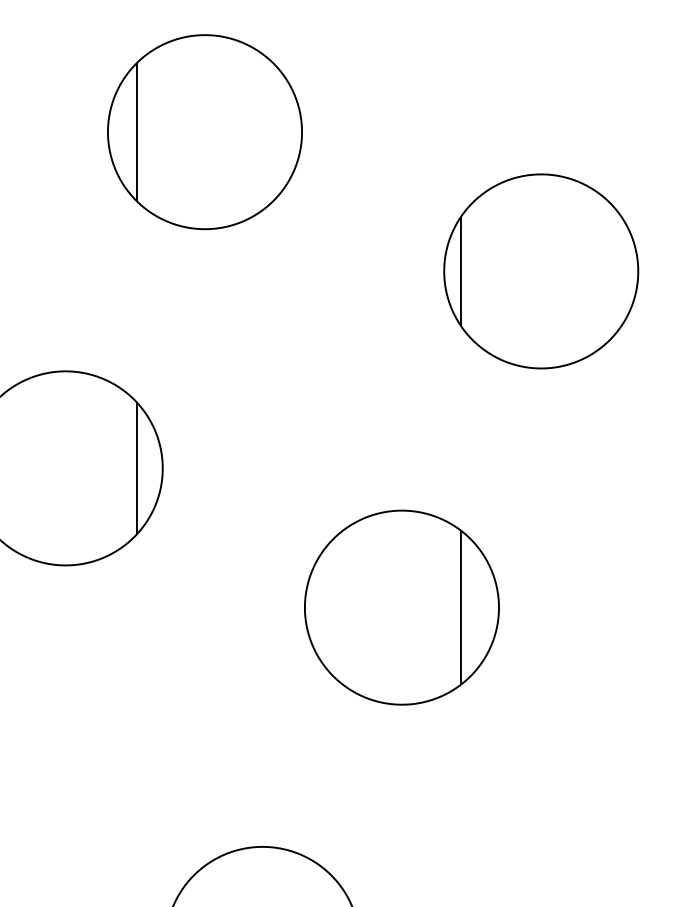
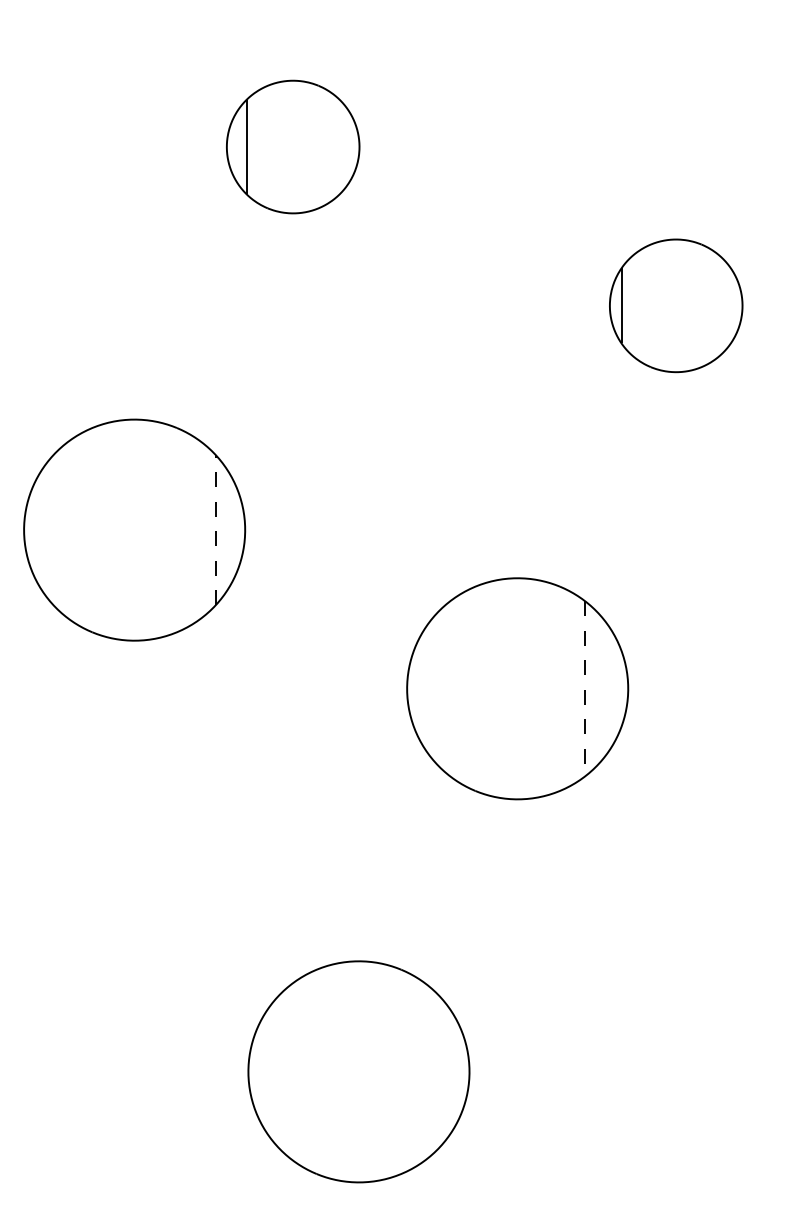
part: (204, 131) -> (292, 146), size x0.6
part: (540, 271) -> (675, 305), size x0.6
line: (136, 467) -> (215, 529), solid -> dashed
line: (461, 607) -> (585, 688), solid -> dashed

